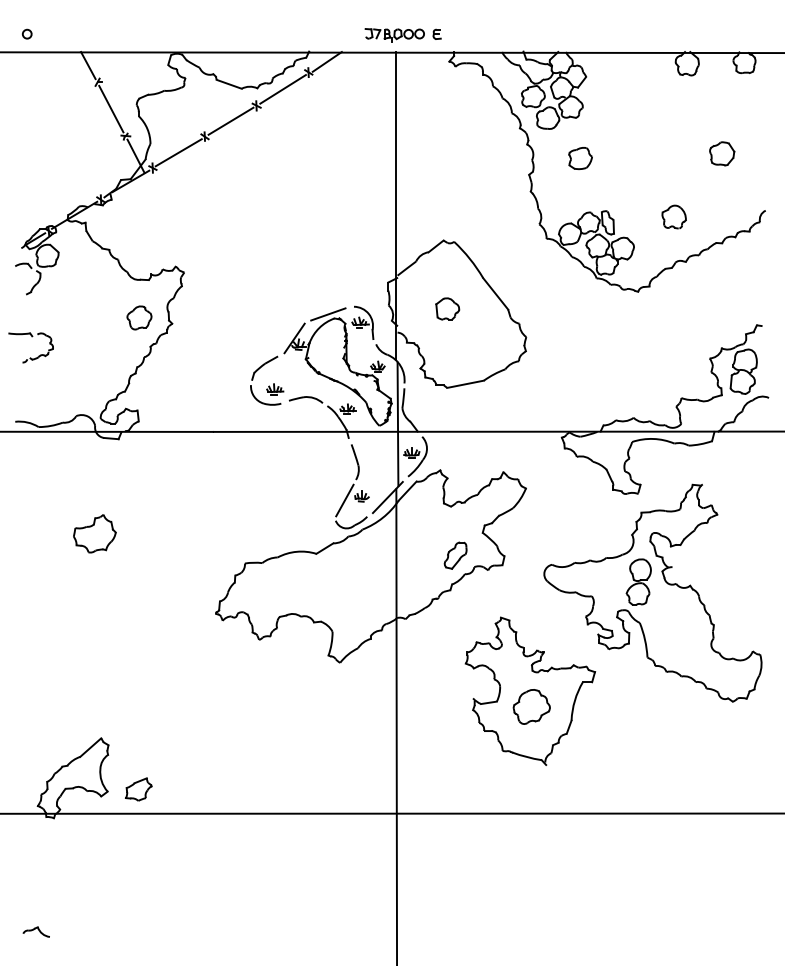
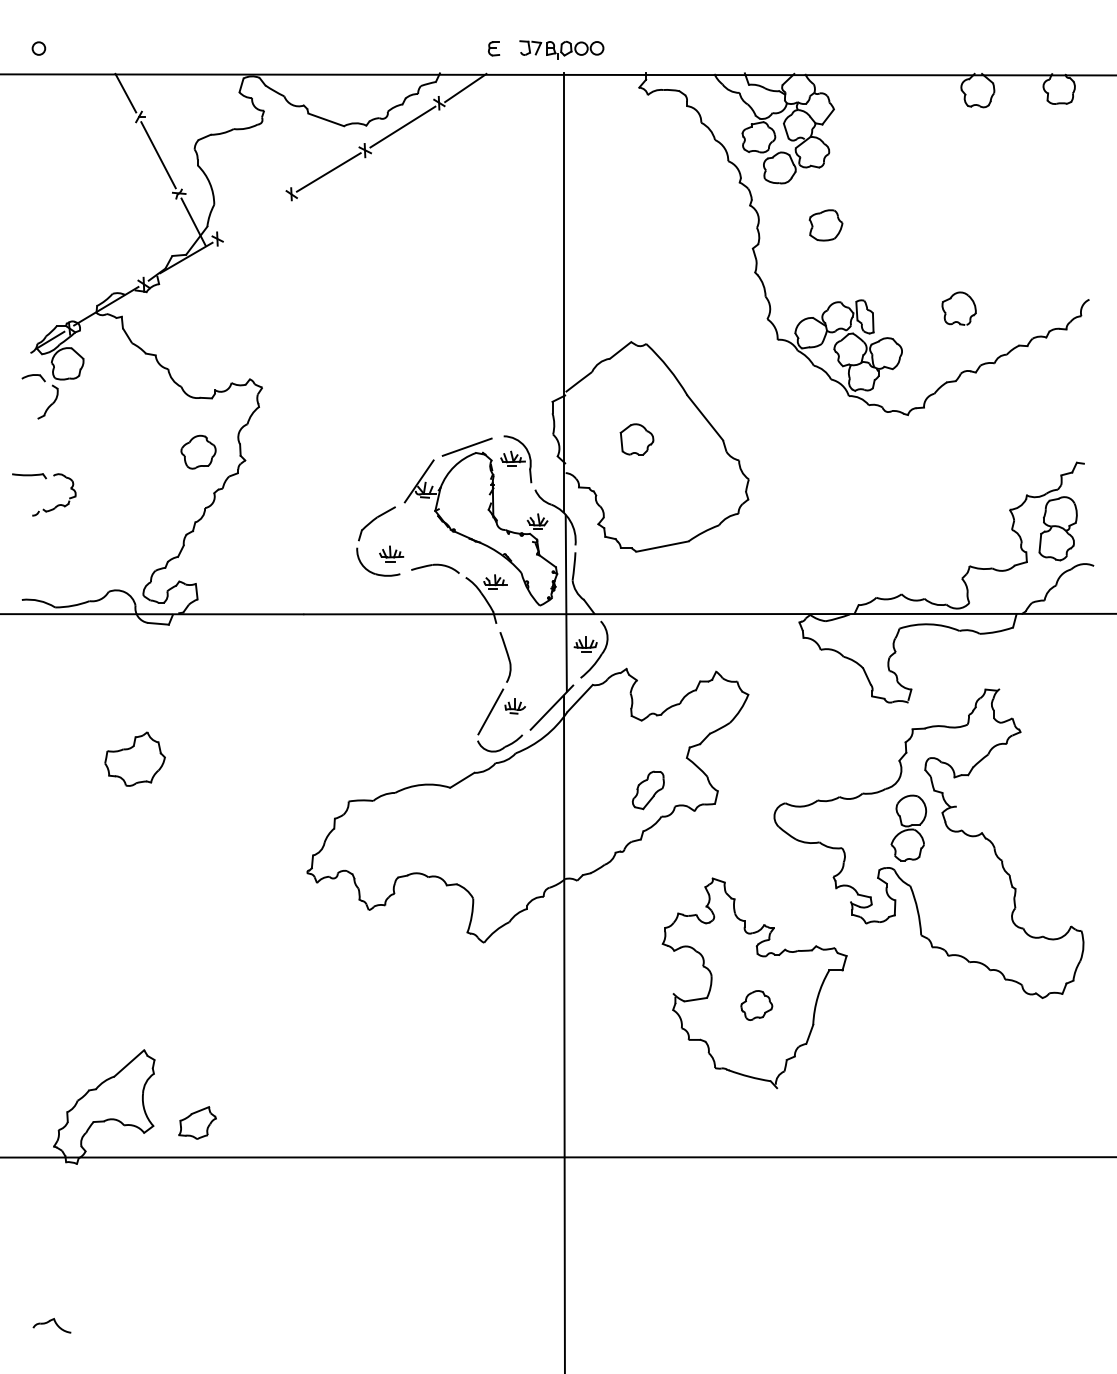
part: (437, 34) -> (494, 48), moved
line: (178, 152) -> (254, 216), removed
part: (722, 153) -> (1027, 218), removed
part: (531, 706) -> (756, 1005), size x0.6

